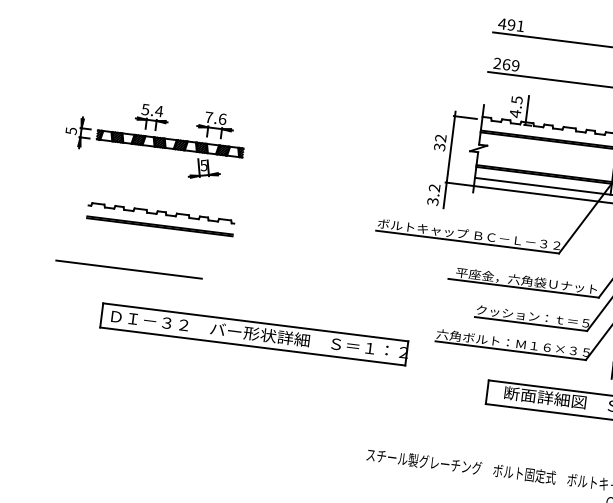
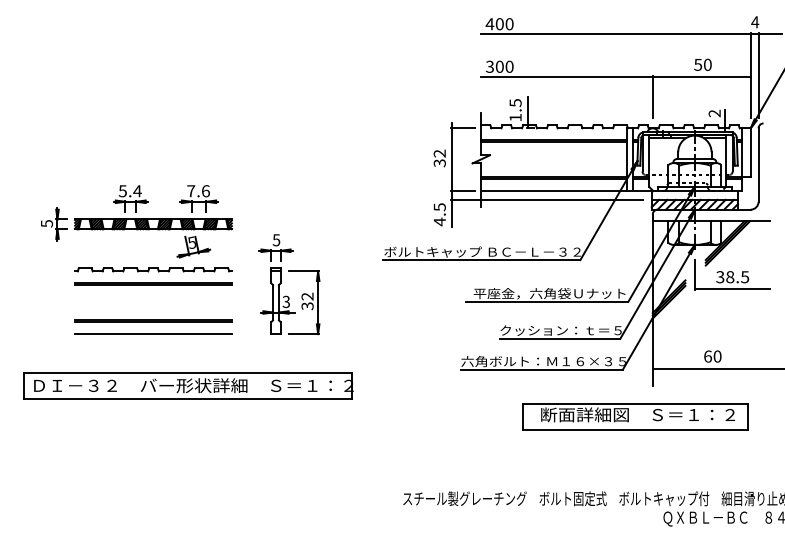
text: (515, 25) -> (504, 24), 491 -> 400
text: (506, 64) -> (499, 66), 269 -> 300
text: (515, 113) -> (515, 117), 4.5 -> 1.5
part: (154, 139) -> (136, 221), moved
line: (457, 176) -> (462, 191), added
text: (433, 194) -> (439, 214), 3.2 -> 4.5
part: (278, 240) -> (281, 283), added
line: (155, 260) -> (153, 320), added
line: (129, 269) -> (153, 333), moved
part: (254, 333) -> (188, 385), moved

